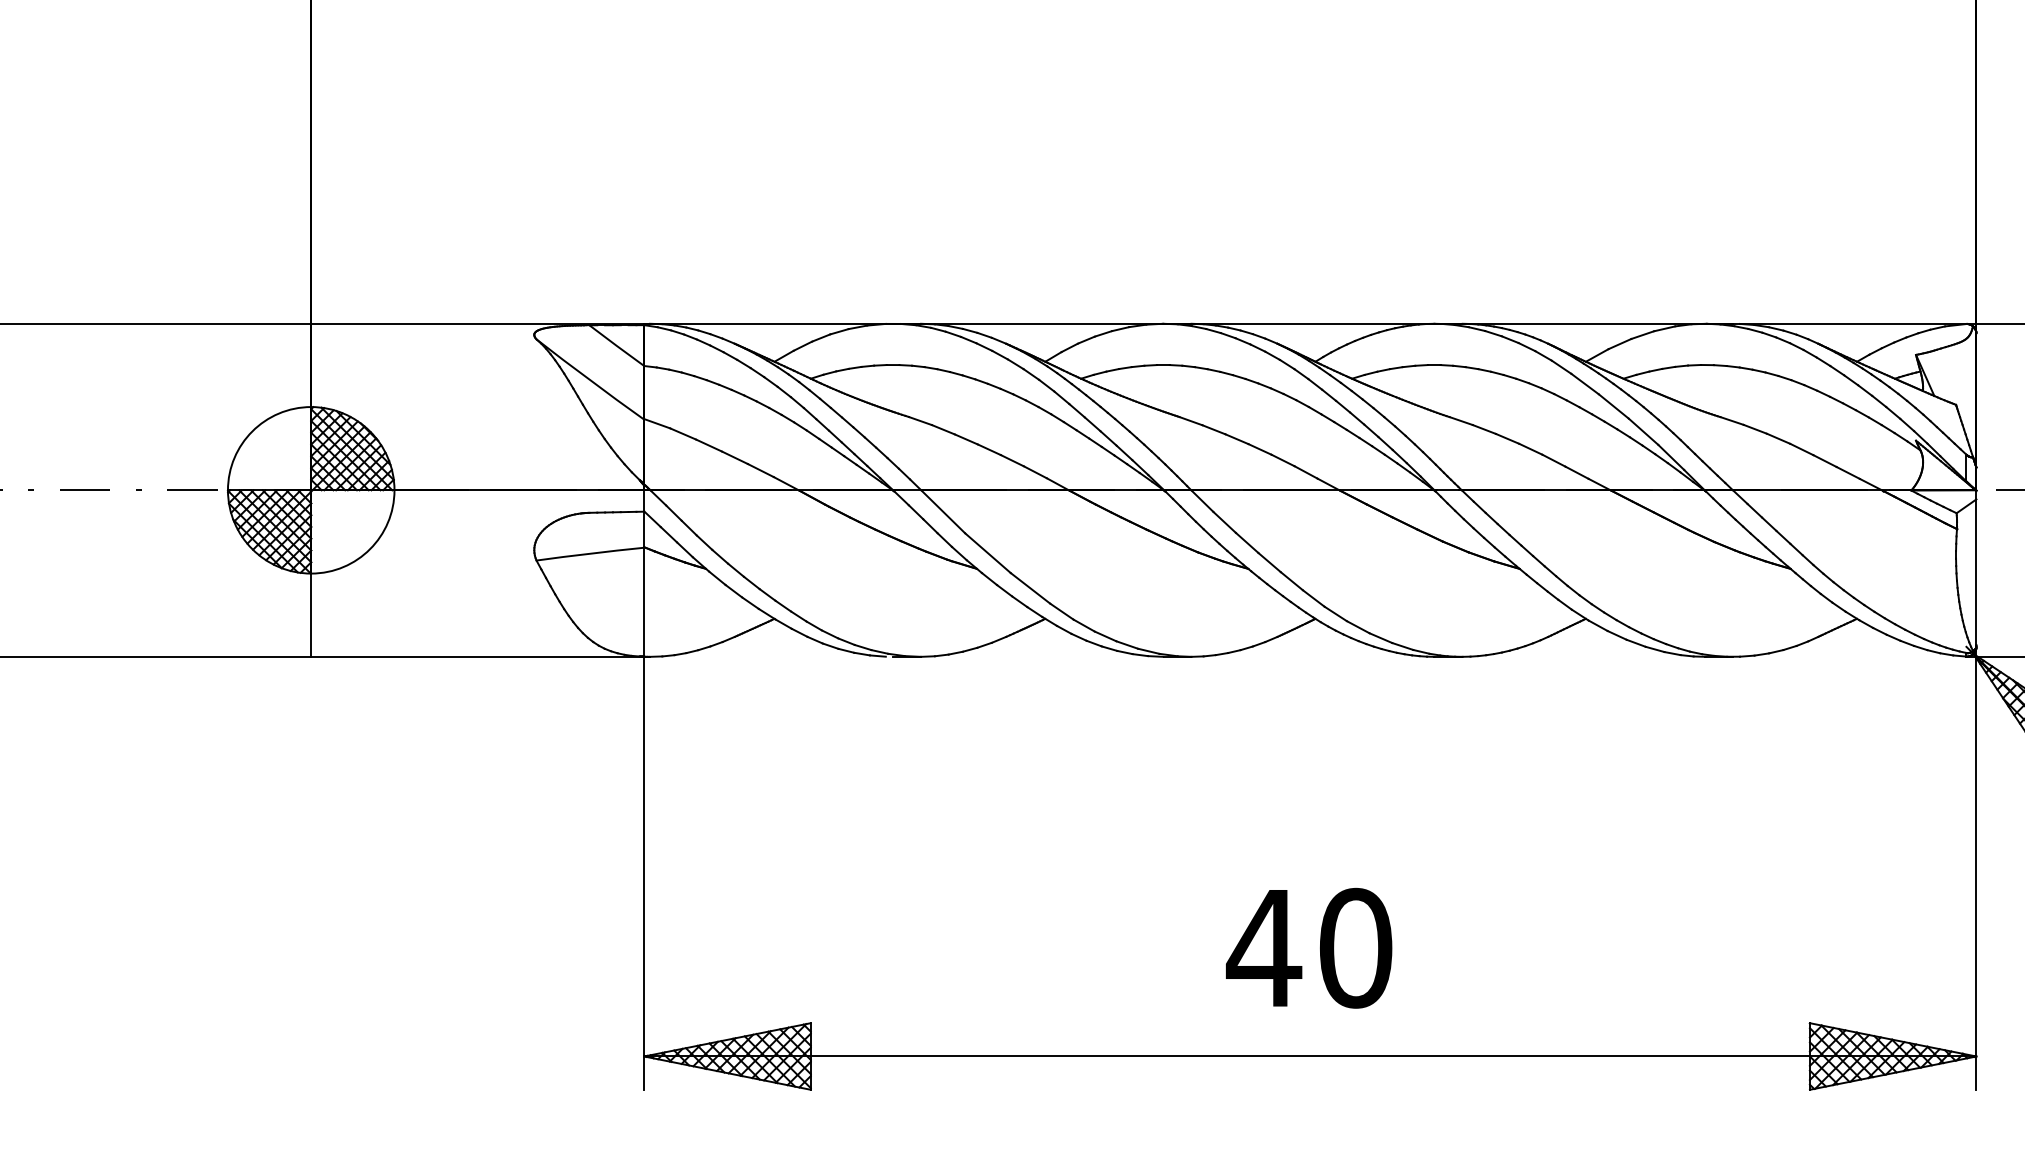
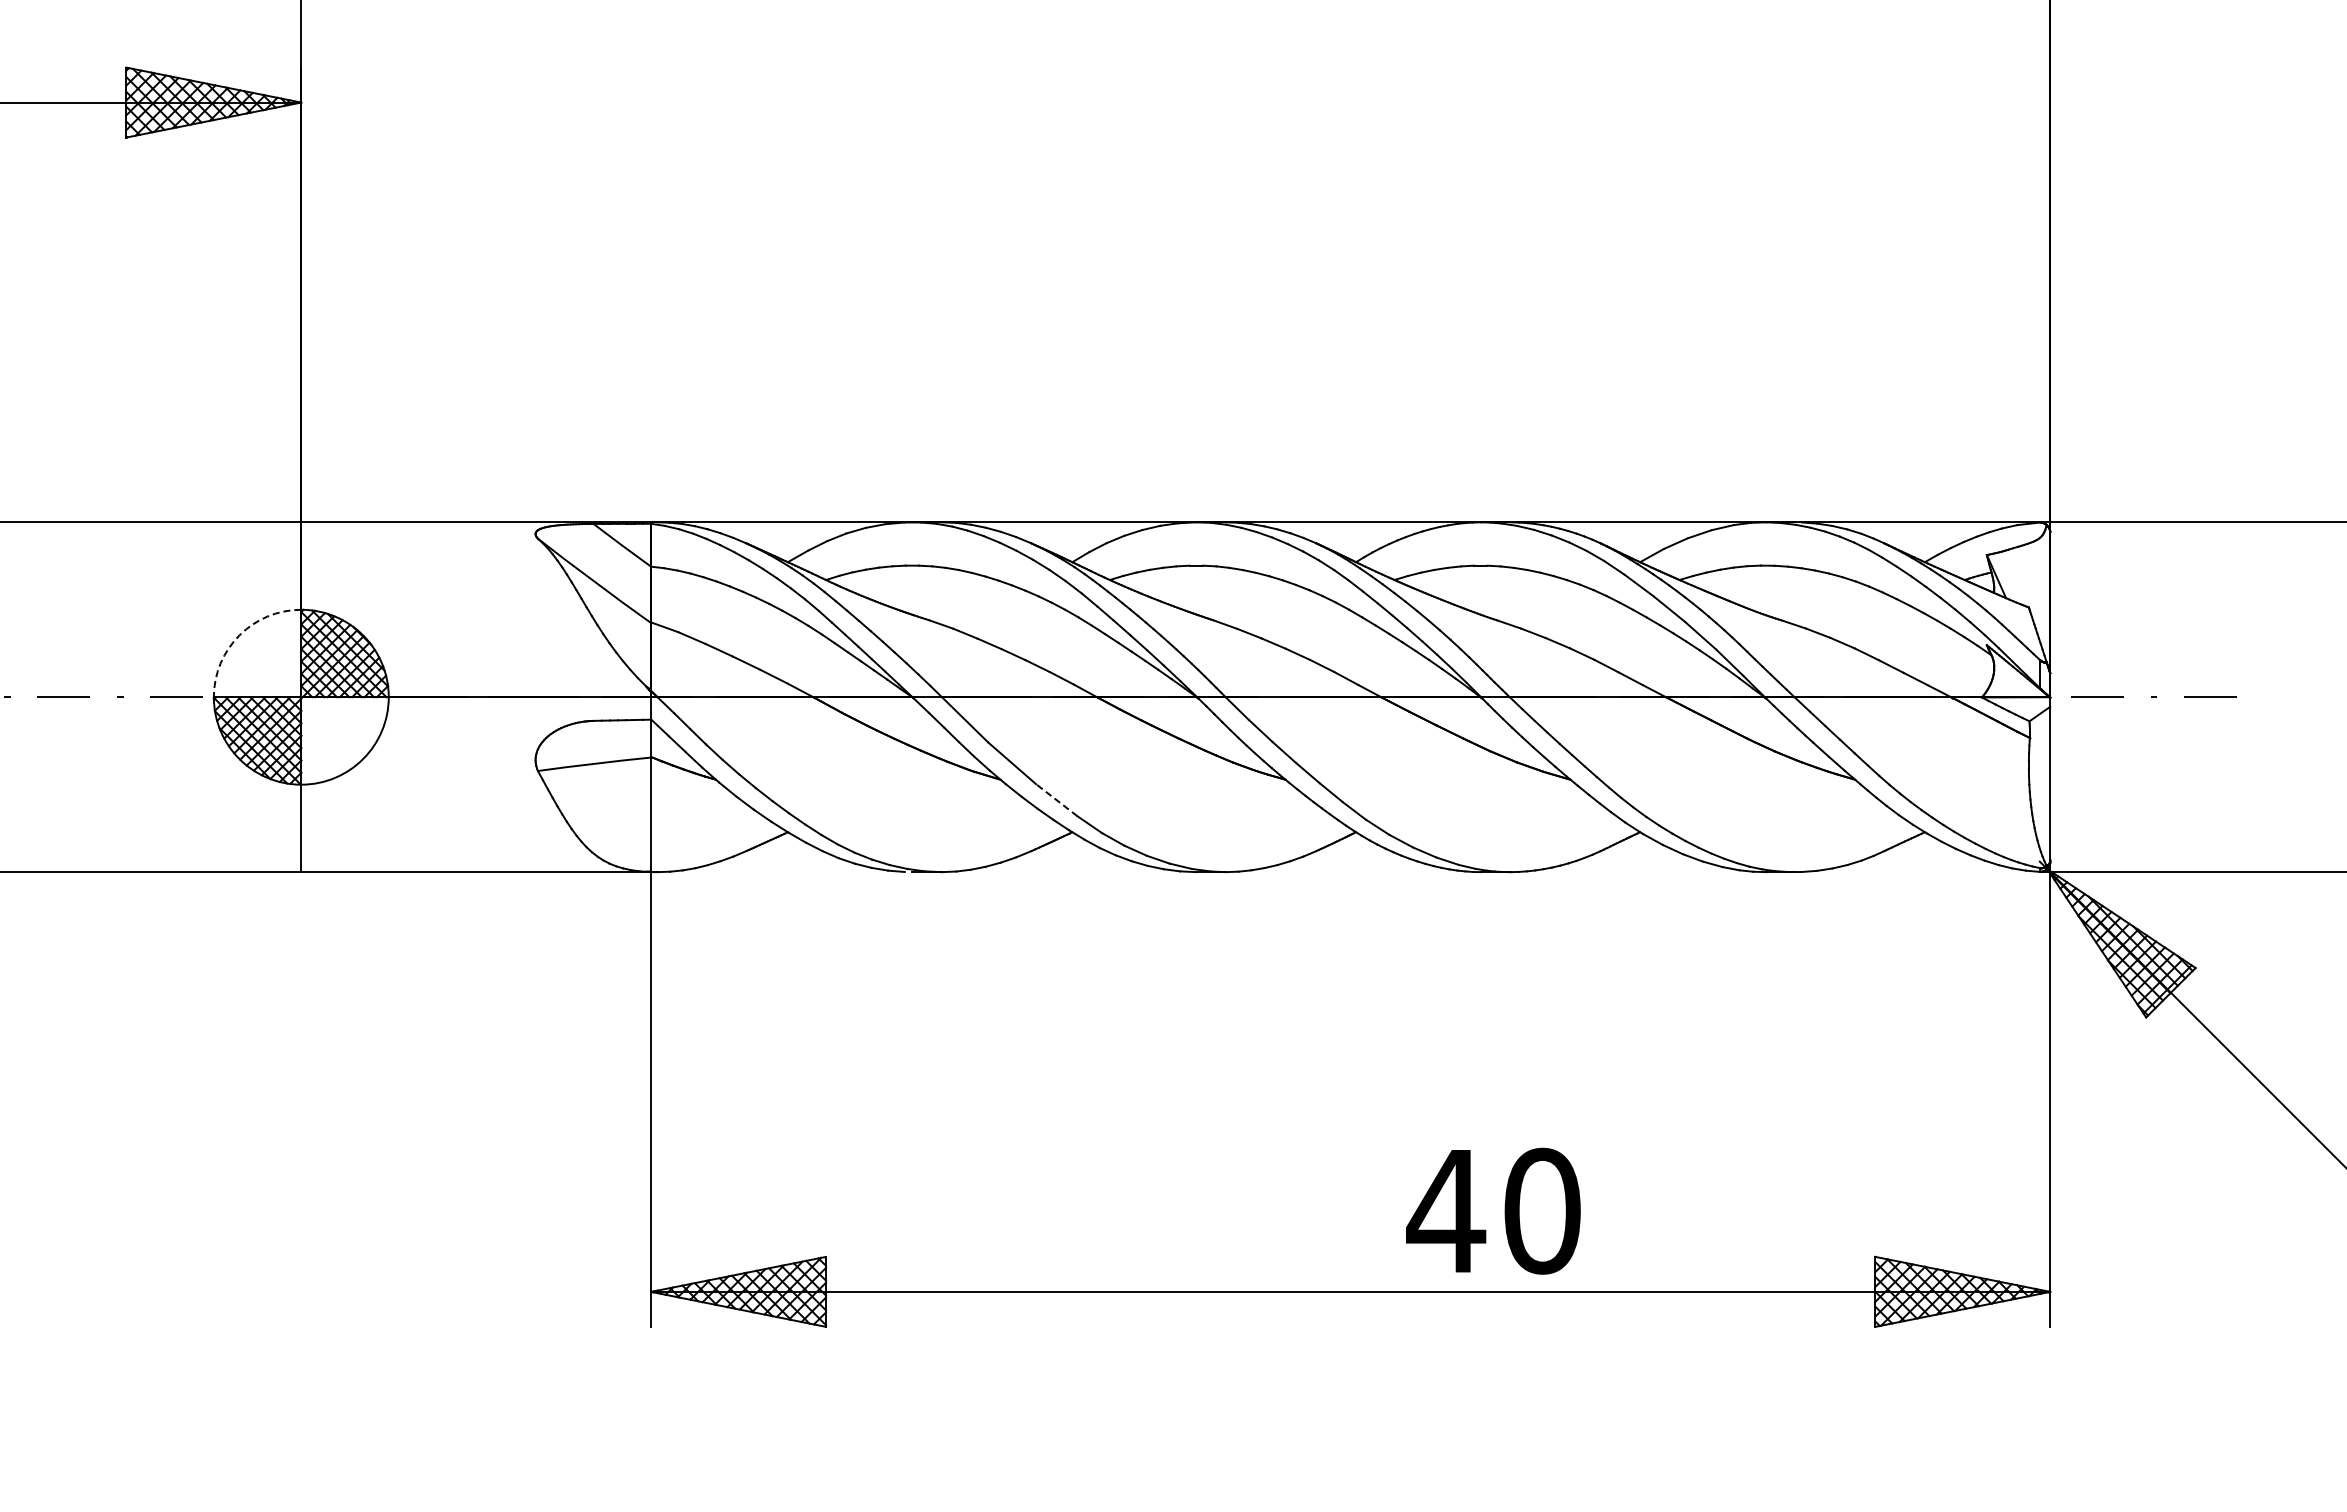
arc: (252, 431) -> (239, 635), solid -> dashed
line: (1030, 587) -> (1056, 799), solid -> dashed
text: (1309, 947) -> (1493, 1210), moved

